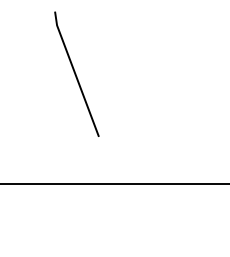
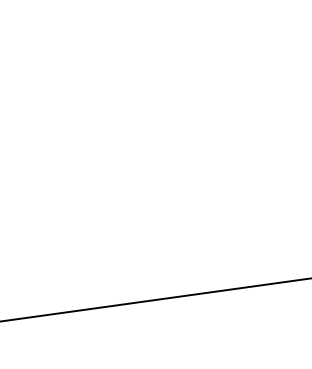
line: (76, 73) -> (109, 135), removed

